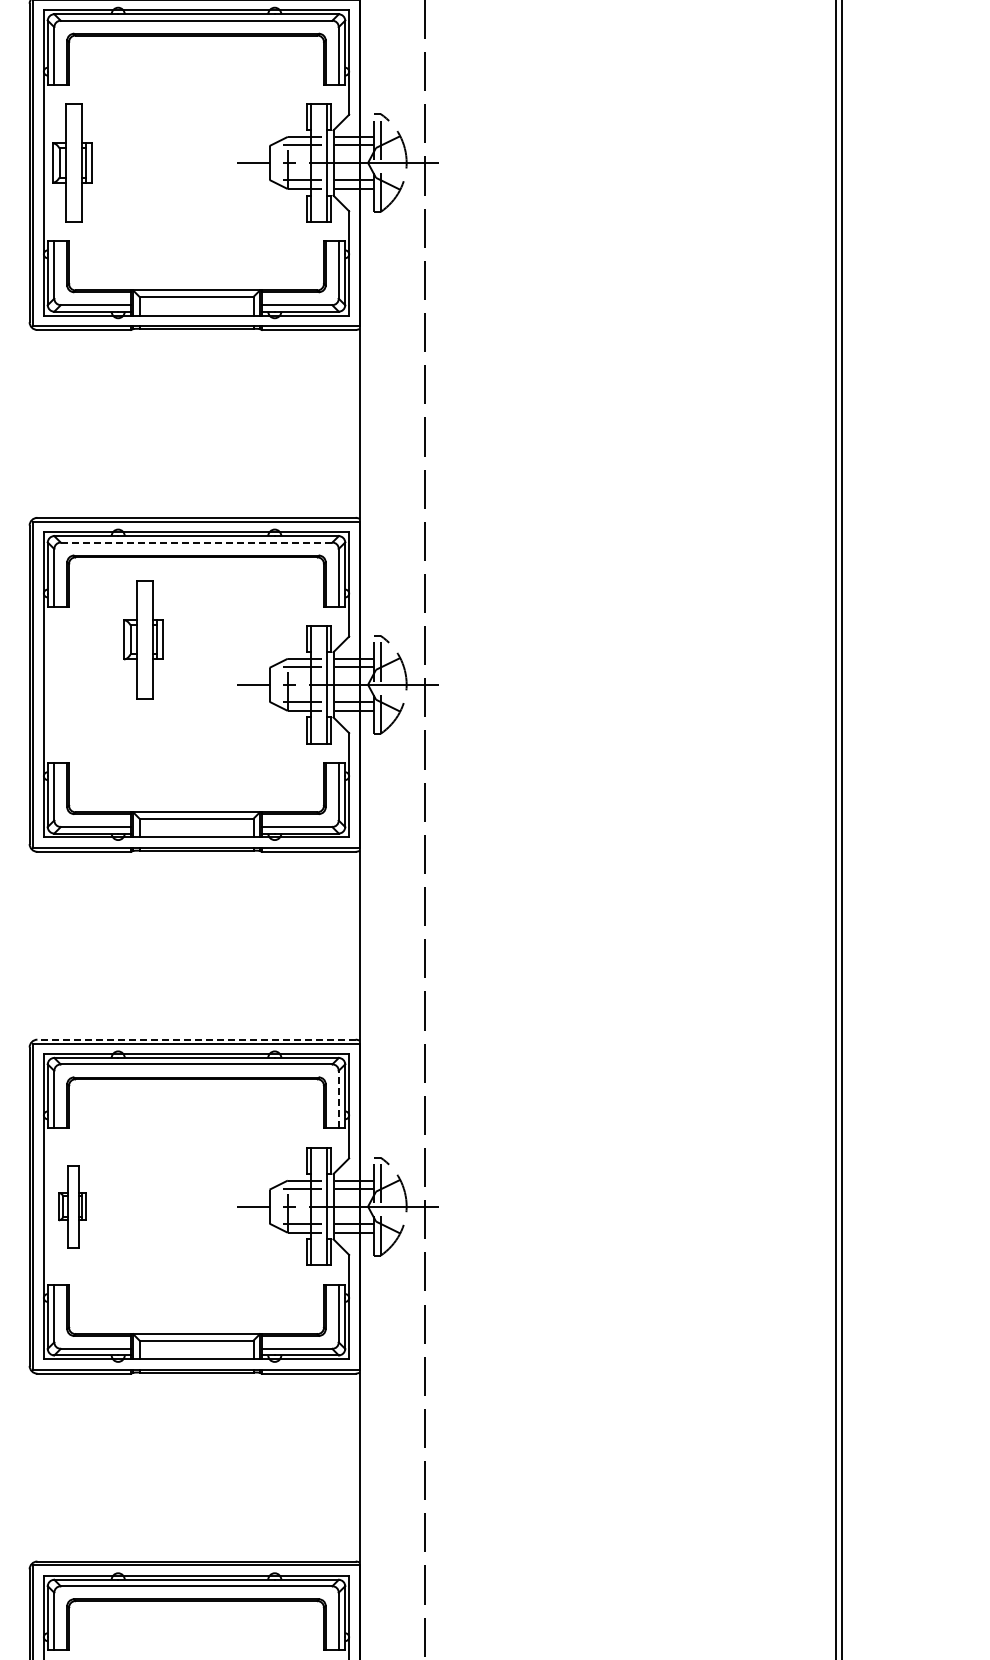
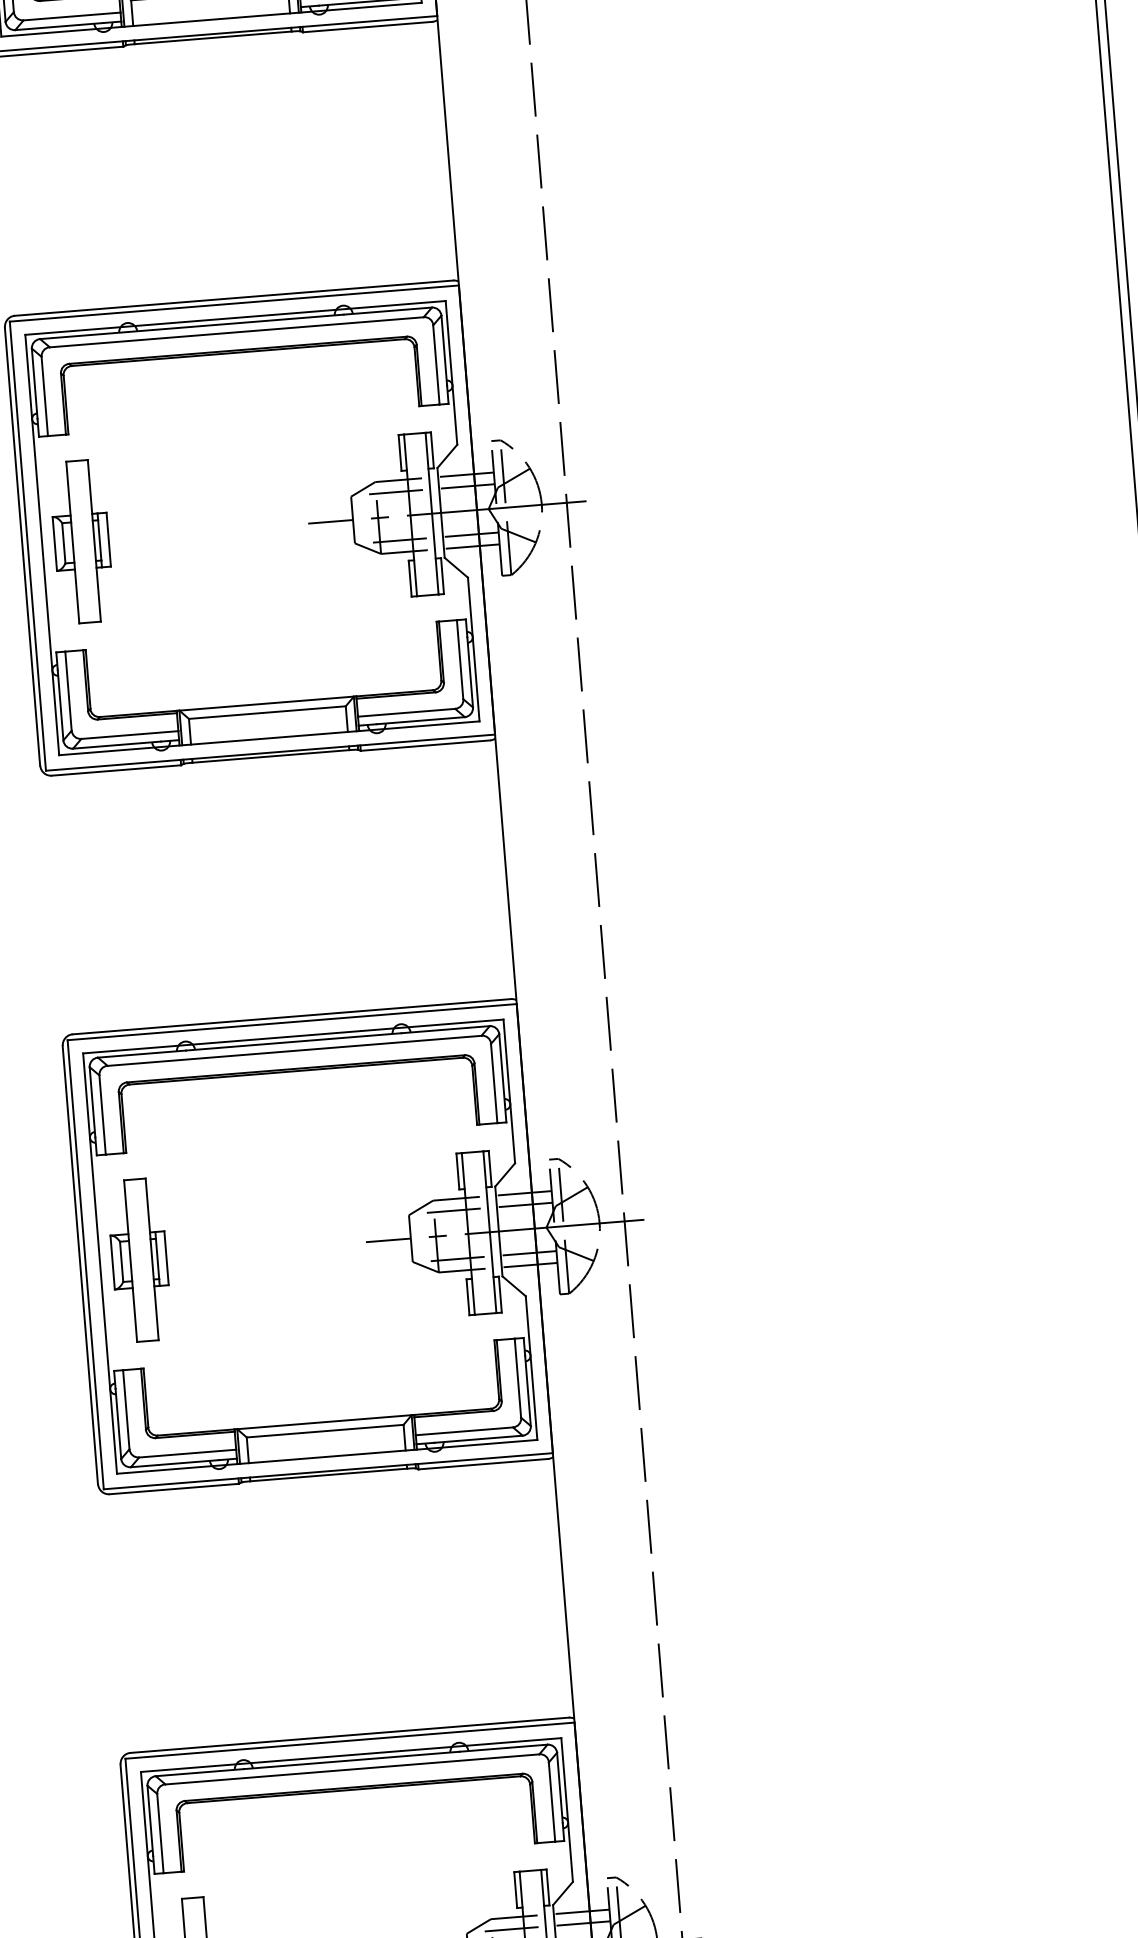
line: (196, 542) -> (236, 332), dashed -> solid
part: (143, 639) -> (81, 541), moved
line: (196, 1039) -> (291, 1016), dashed -> solid
line: (338, 1099) -> (493, 1083), dashed -> solid
part: (72, 1206) -> (139, 1260), size x1.43

